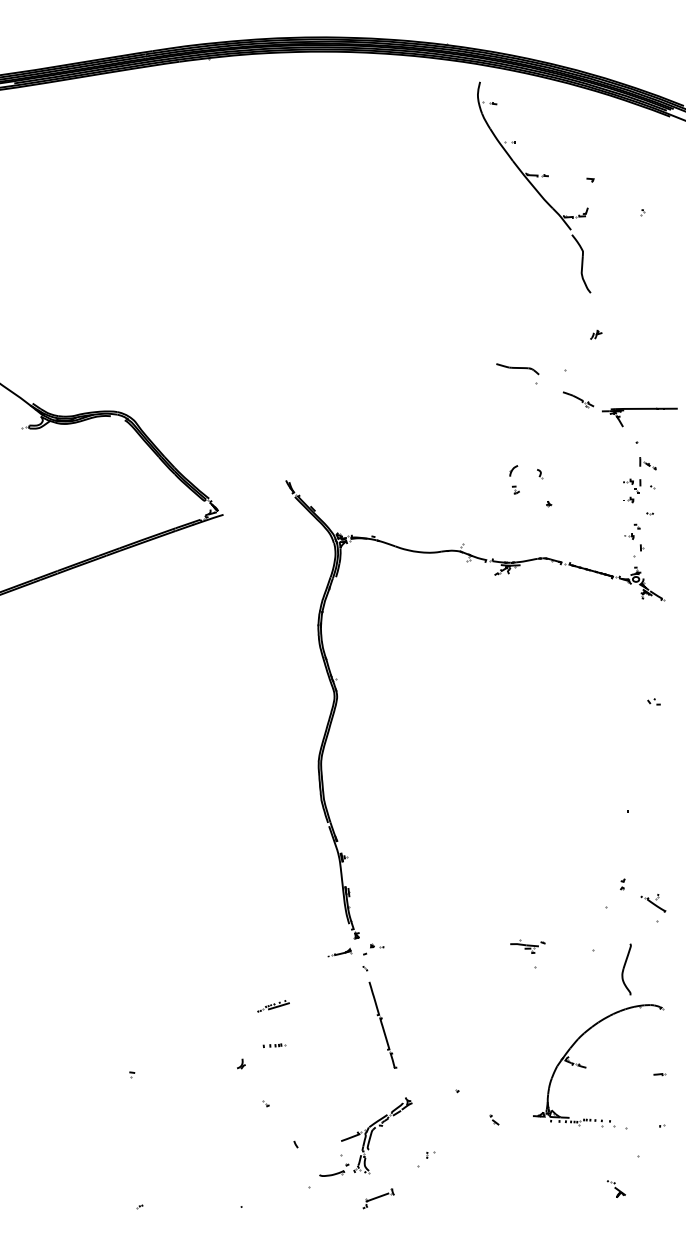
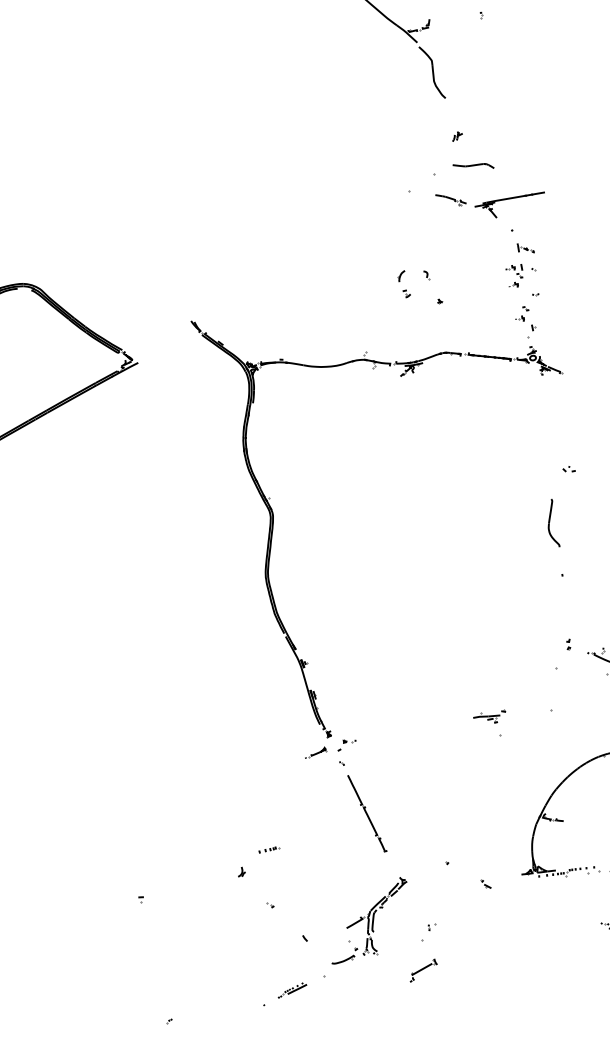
part: (517, 369) -> (473, 166), moved
part: (626, 969) -> (551, 523), moved
part: (273, 1006) -> (292, 990), moved
part: (378, 1198) -> (423, 970), moved

